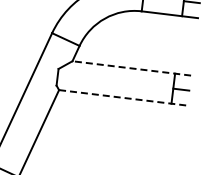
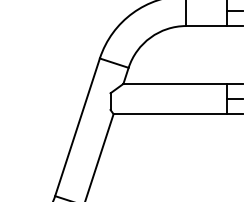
line: (132, 68) -> (183, 83), dashed -> solid
line: (123, 98) -> (178, 114), dashed -> solid

